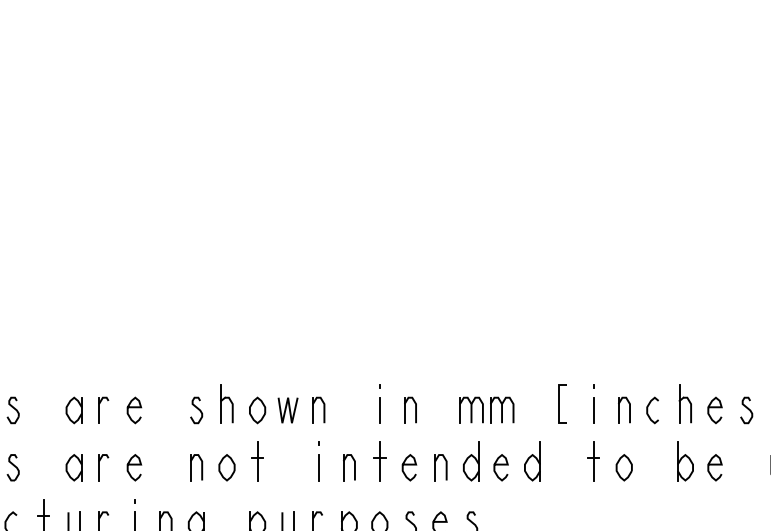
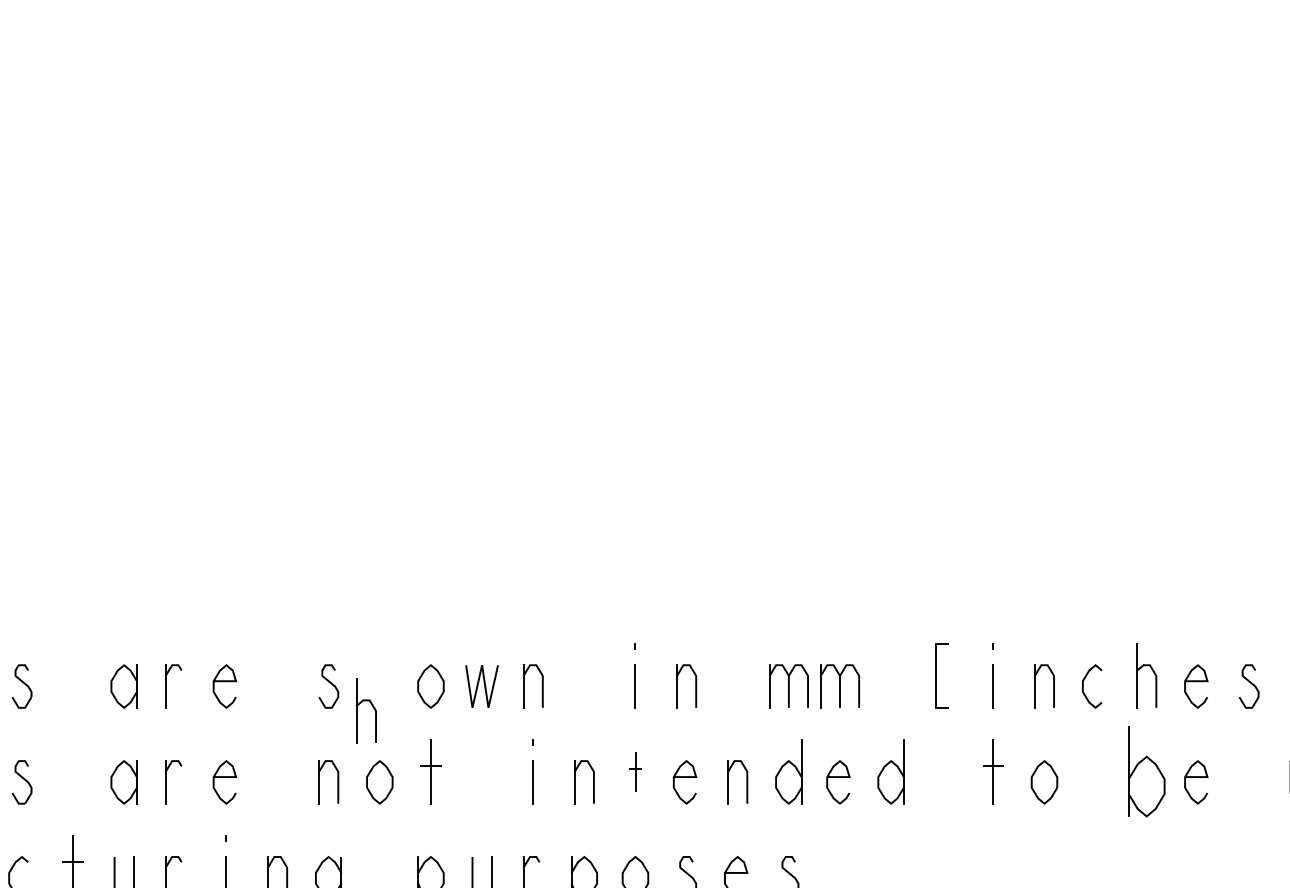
part: (226, 403) -> (365, 710), moved
part: (379, 461) -> (634, 771), size x0.6
part: (685, 461) -> (1146, 771), size x1.4

